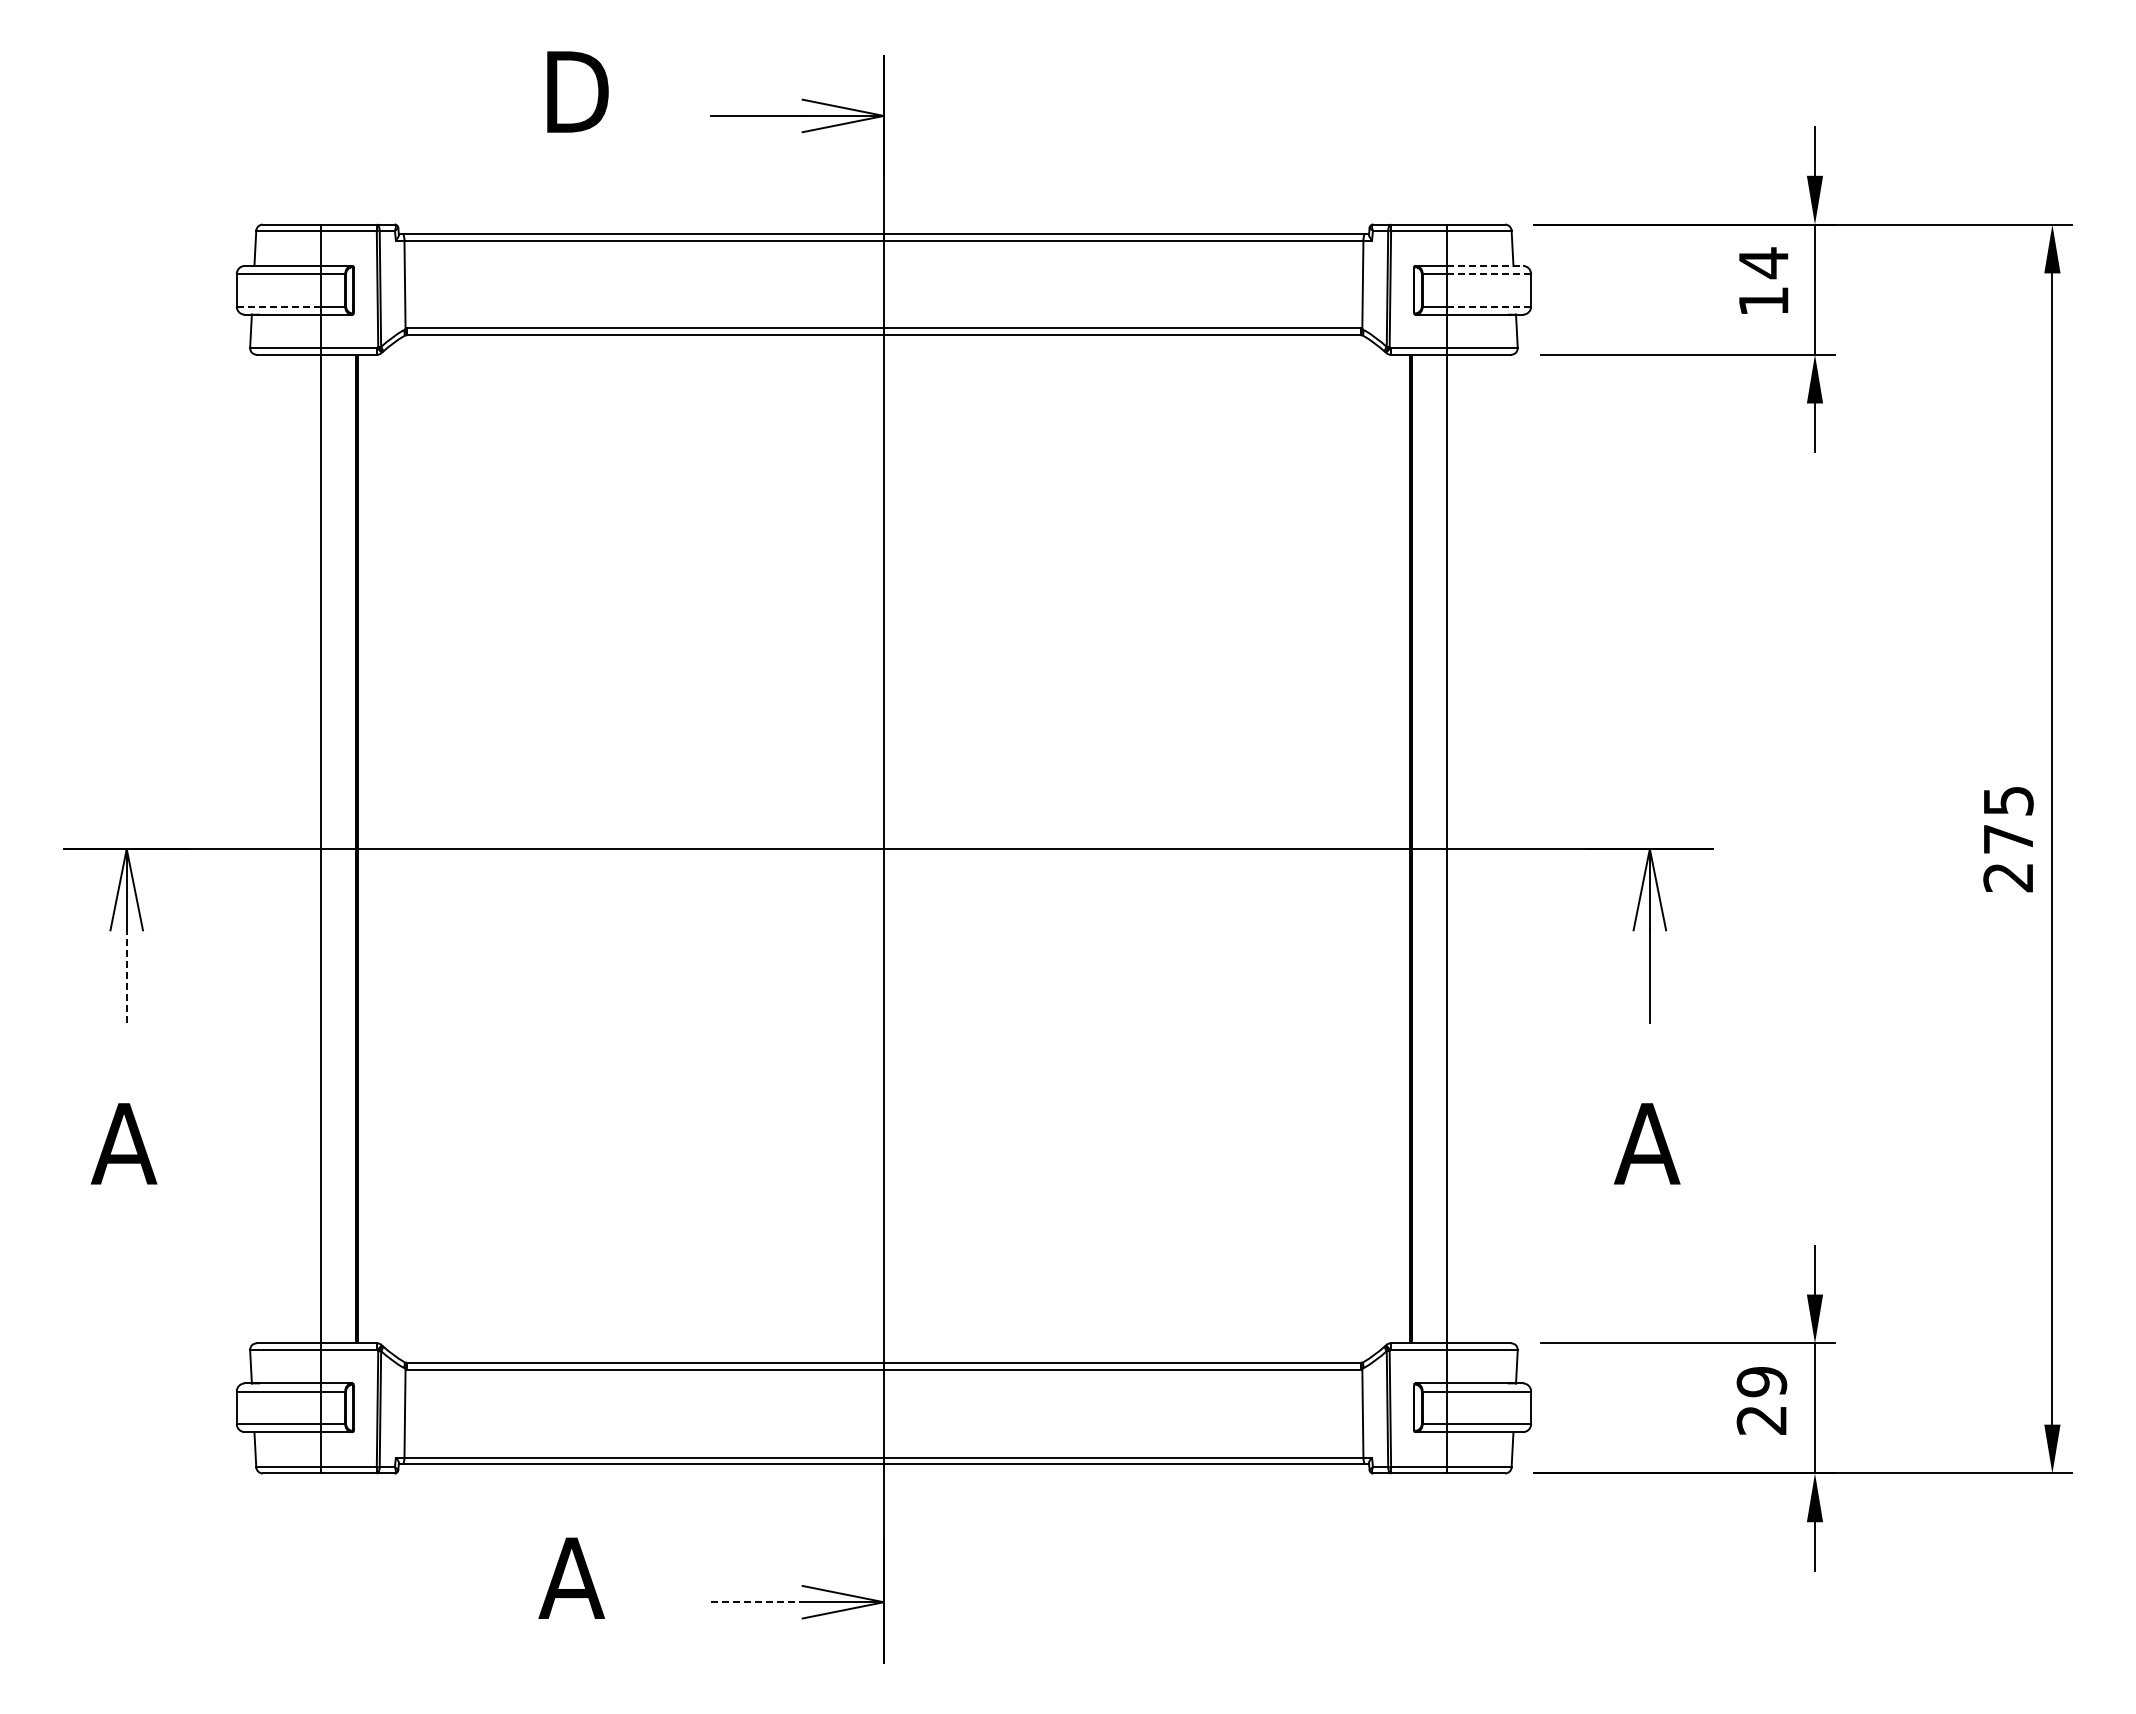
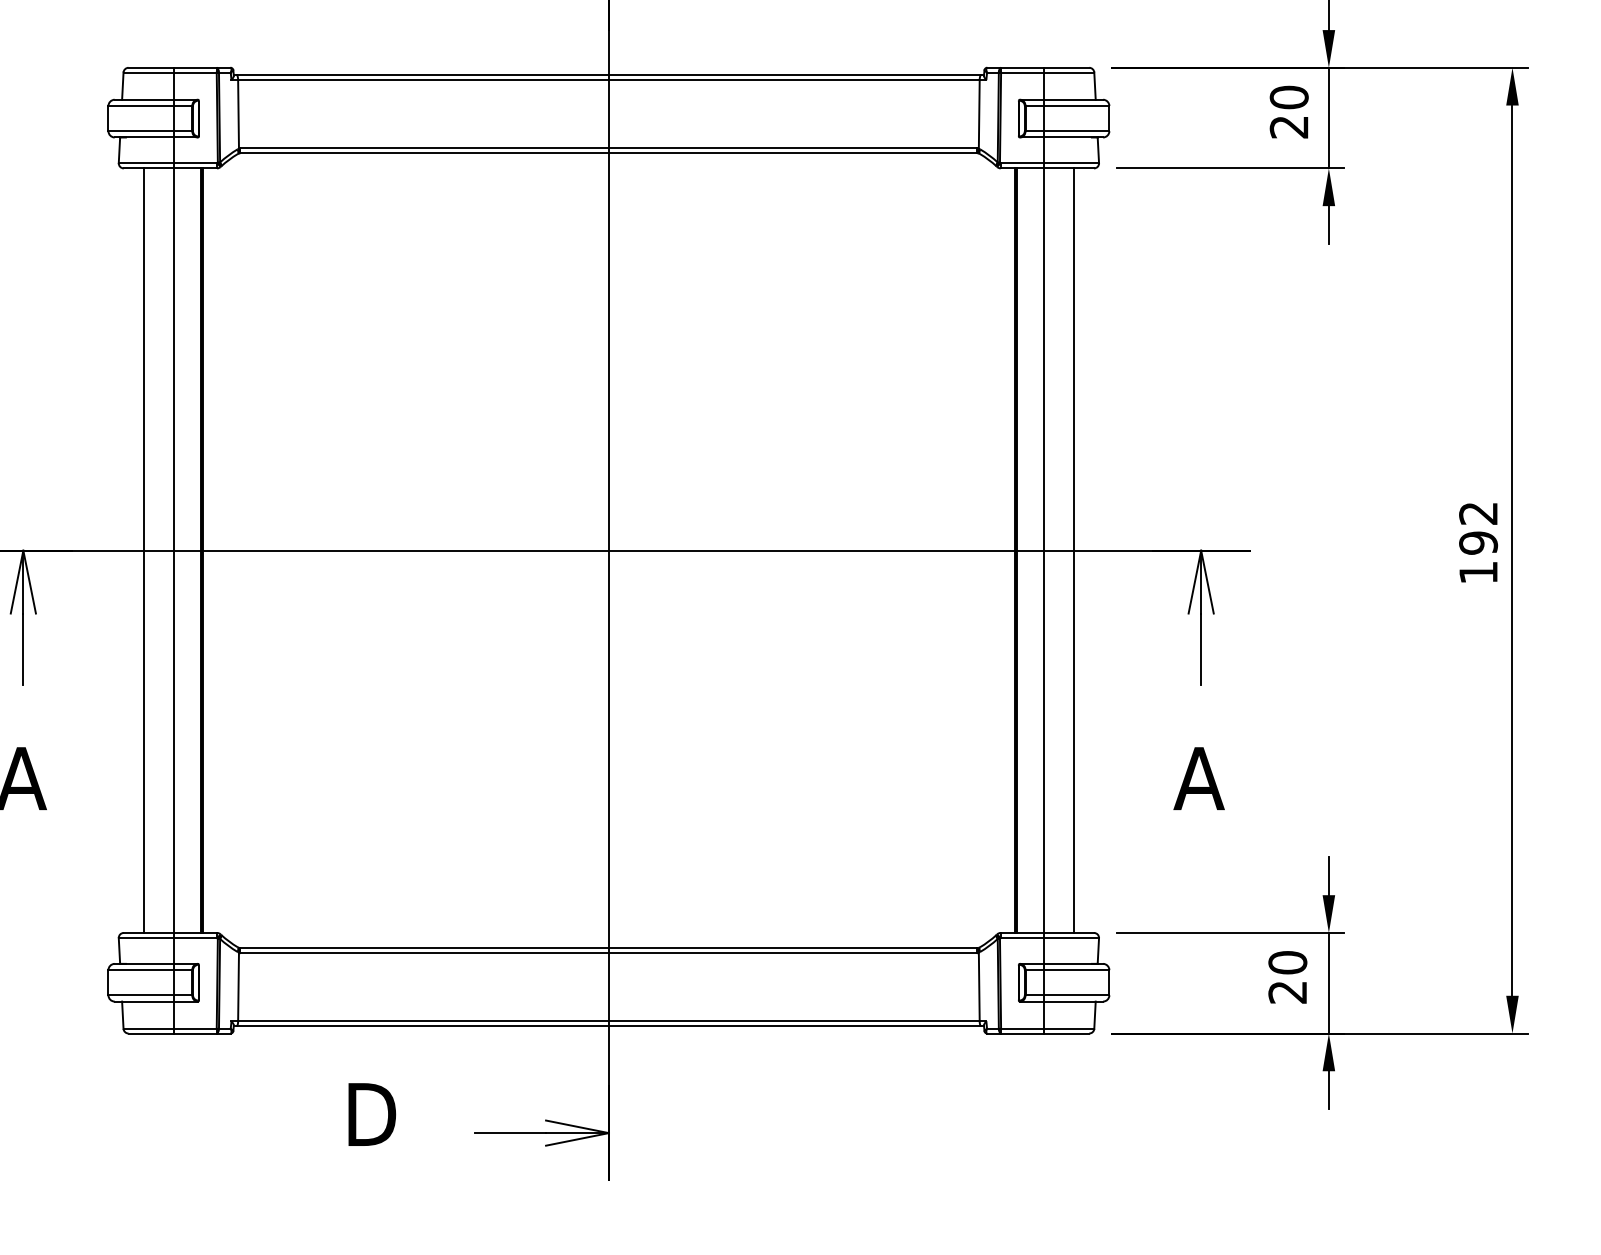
line: (1485, 265) -> (1074, 99), dashed -> solid
line: (1488, 274) -> (1076, 106), dashed -> solid
text: (1763, 281) -> (1289, 111), 14 -> 20
line: (279, 306) -> (141, 131), dashed -> solid
line: (1489, 306) -> (1077, 131), dashed -> solid
text: (2008, 839) -> (1478, 543), 275 -> 192
line: (282, 848) -> (143, 550), added
line: (1485, 848) -> (1074, 550), added
line: (126, 976) -> (23, 649), dashed -> solid
text: (1761, 1381) -> (1287, 962), 29 -> 20
text: (573, 1577) -> (368, 1113), A -> D
line: (757, 1602) -> (511, 1133), dashed -> solid

